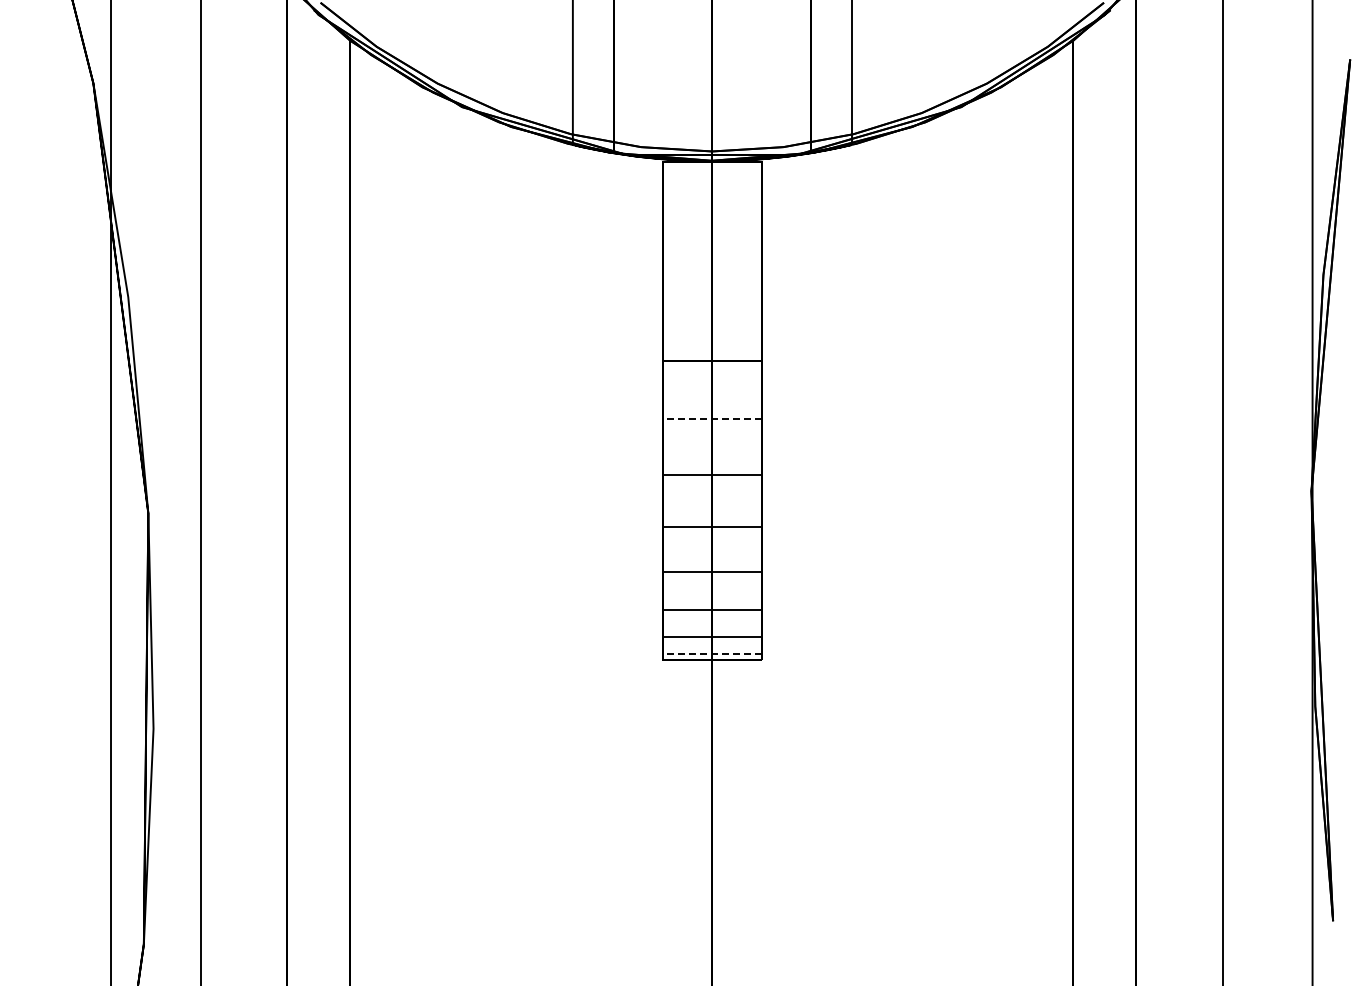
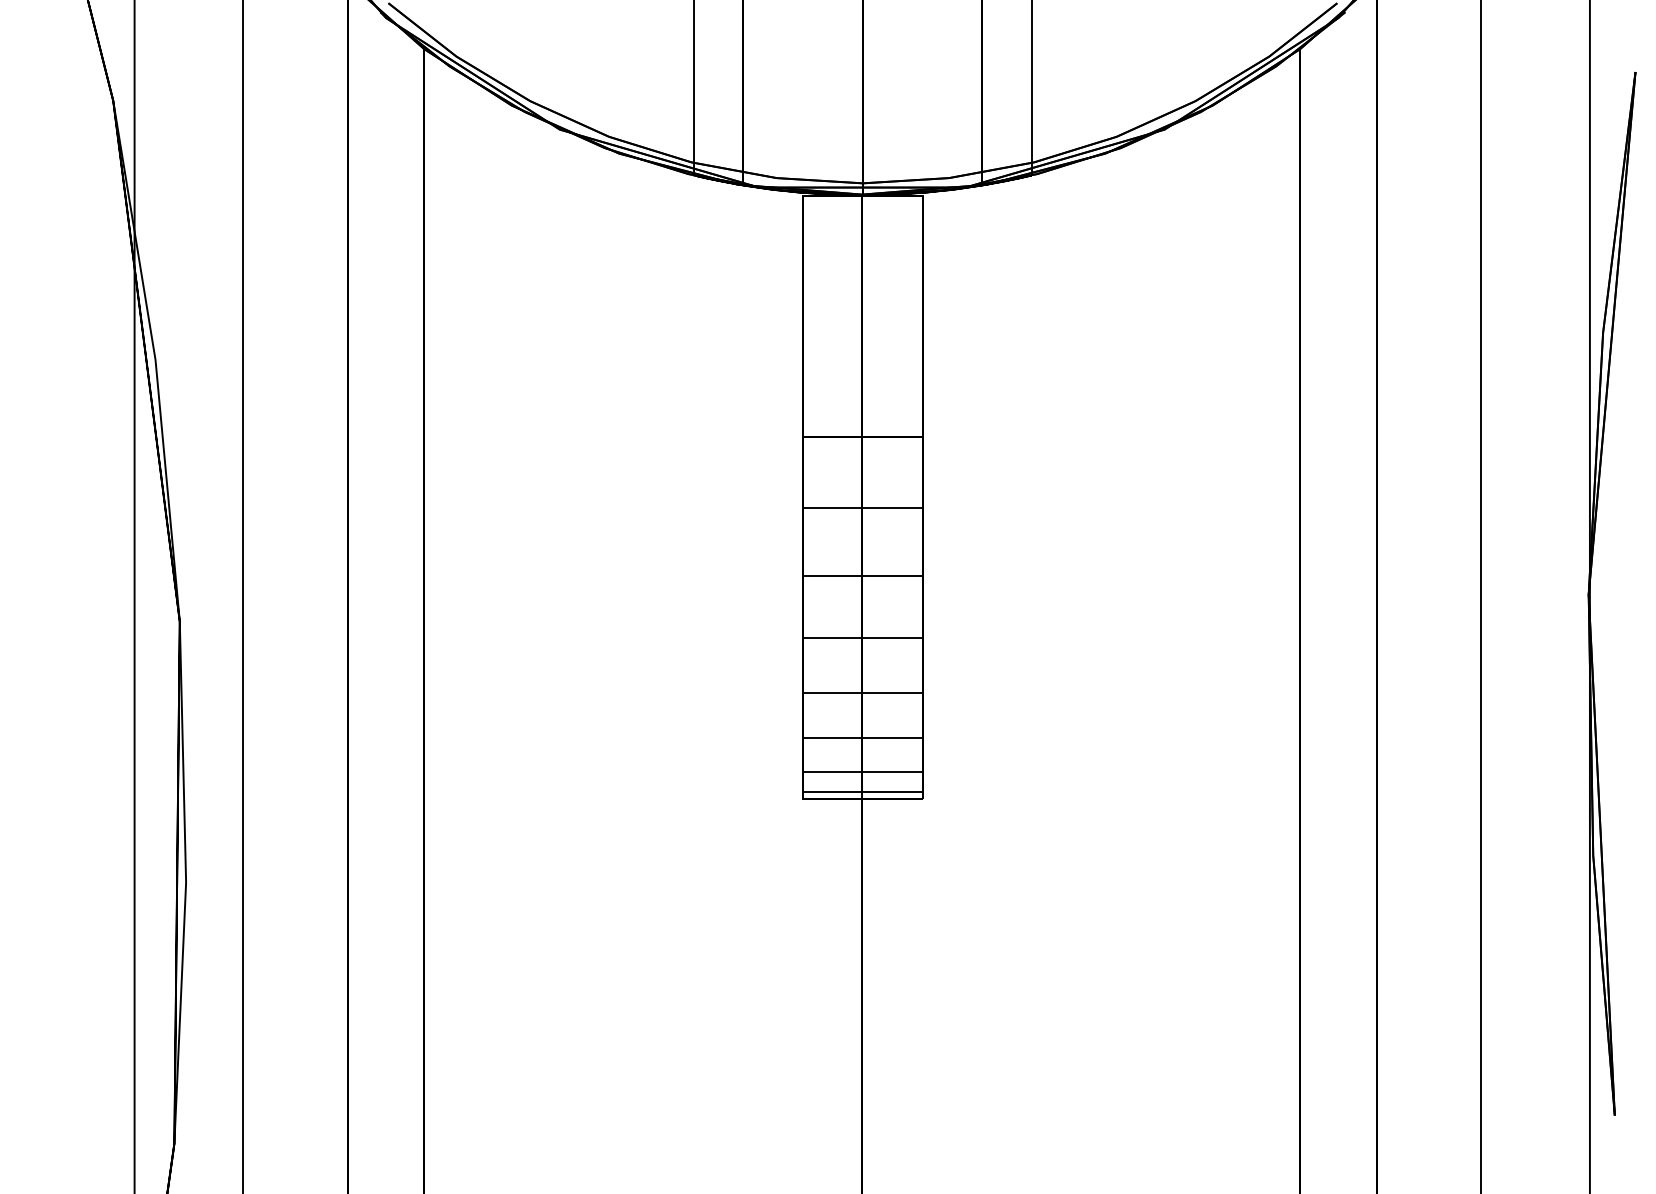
line: (712, 419) -> (863, 507), dashed -> solid
line: (712, 654) -> (863, 792), dashed -> solid

